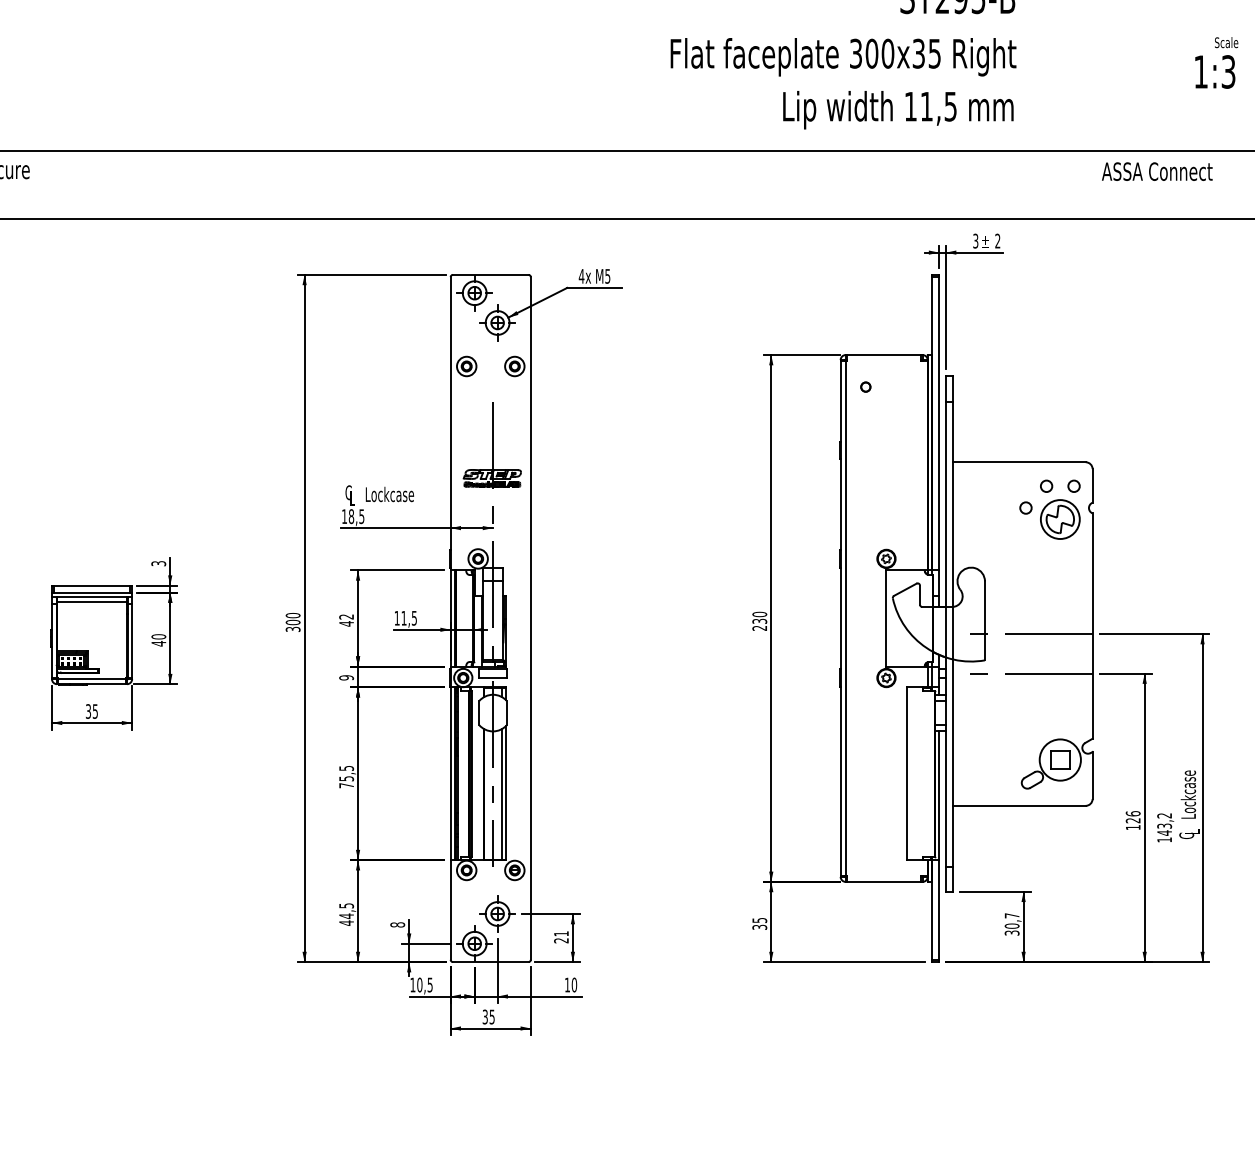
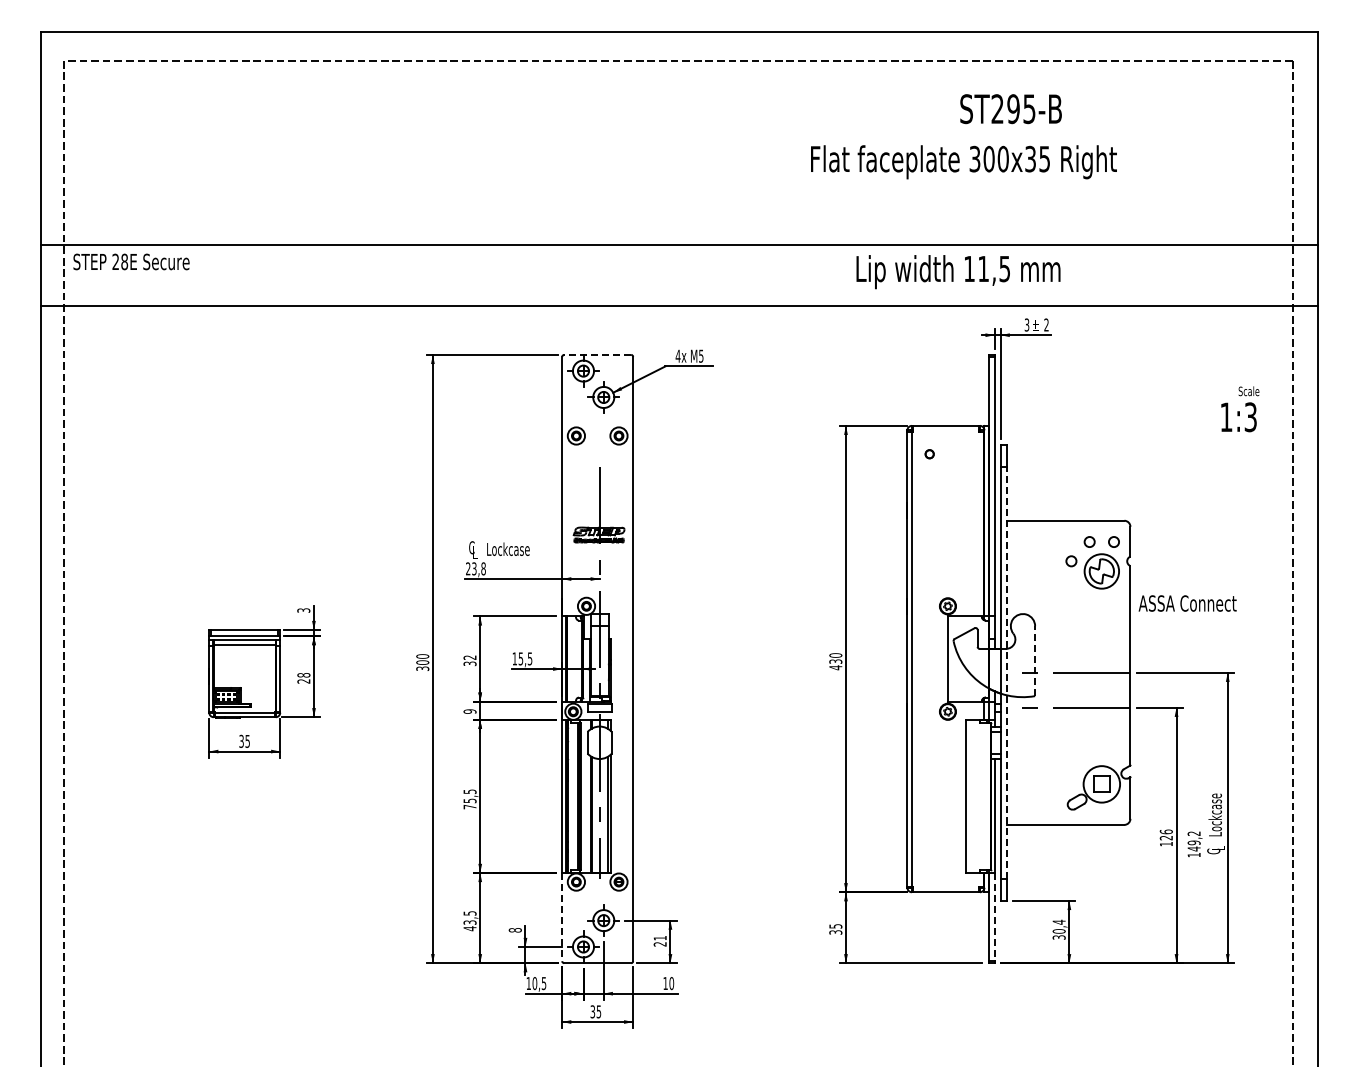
text: (843, 57) -> (963, 162), moved
text: (1216, 63) -> (1240, 409), moved
text: (898, 110) -> (958, 272), moved
text: (1157, 171) -> (1187, 603), moved
line: (490, 274) -> (597, 354), solid -> dashed
text: (352, 516) -> (475, 568), 18,5 -> 23,8
text: (403, 617) -> (520, 658), 11,5 -> 15,5
line: (985, 621) -> (1035, 661), solid -> dashed
text: (345, 623) -> (469, 663), 42 -> 32
text: (759, 628) -> (835, 667), 230 -> 430
line: (952, 633) -> (1006, 672), solid -> dashed
text: (158, 640) -> (303, 678), 40 -> 28
text: (1163, 825) -> (1193, 842), 143,2 -> 149,2
line: (451, 910) -> (562, 917), solid -> dashed
line: (939, 910) -> (994, 917), solid -> dashed
text: (1011, 914) -> (1058, 921), 30,7 -> 30,4
text: (345, 916) -> (469, 922), 44,5 -> 43,5

